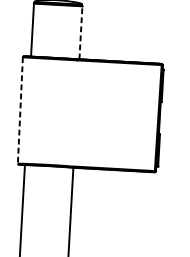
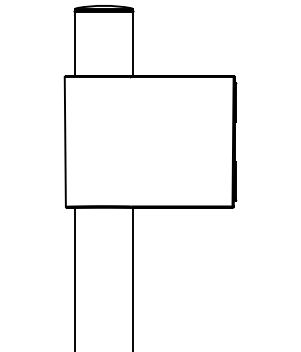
line: (80, 32) -> (133, 43), dashed -> solid
line: (20, 110) -> (65, 142), dashed -> solid

